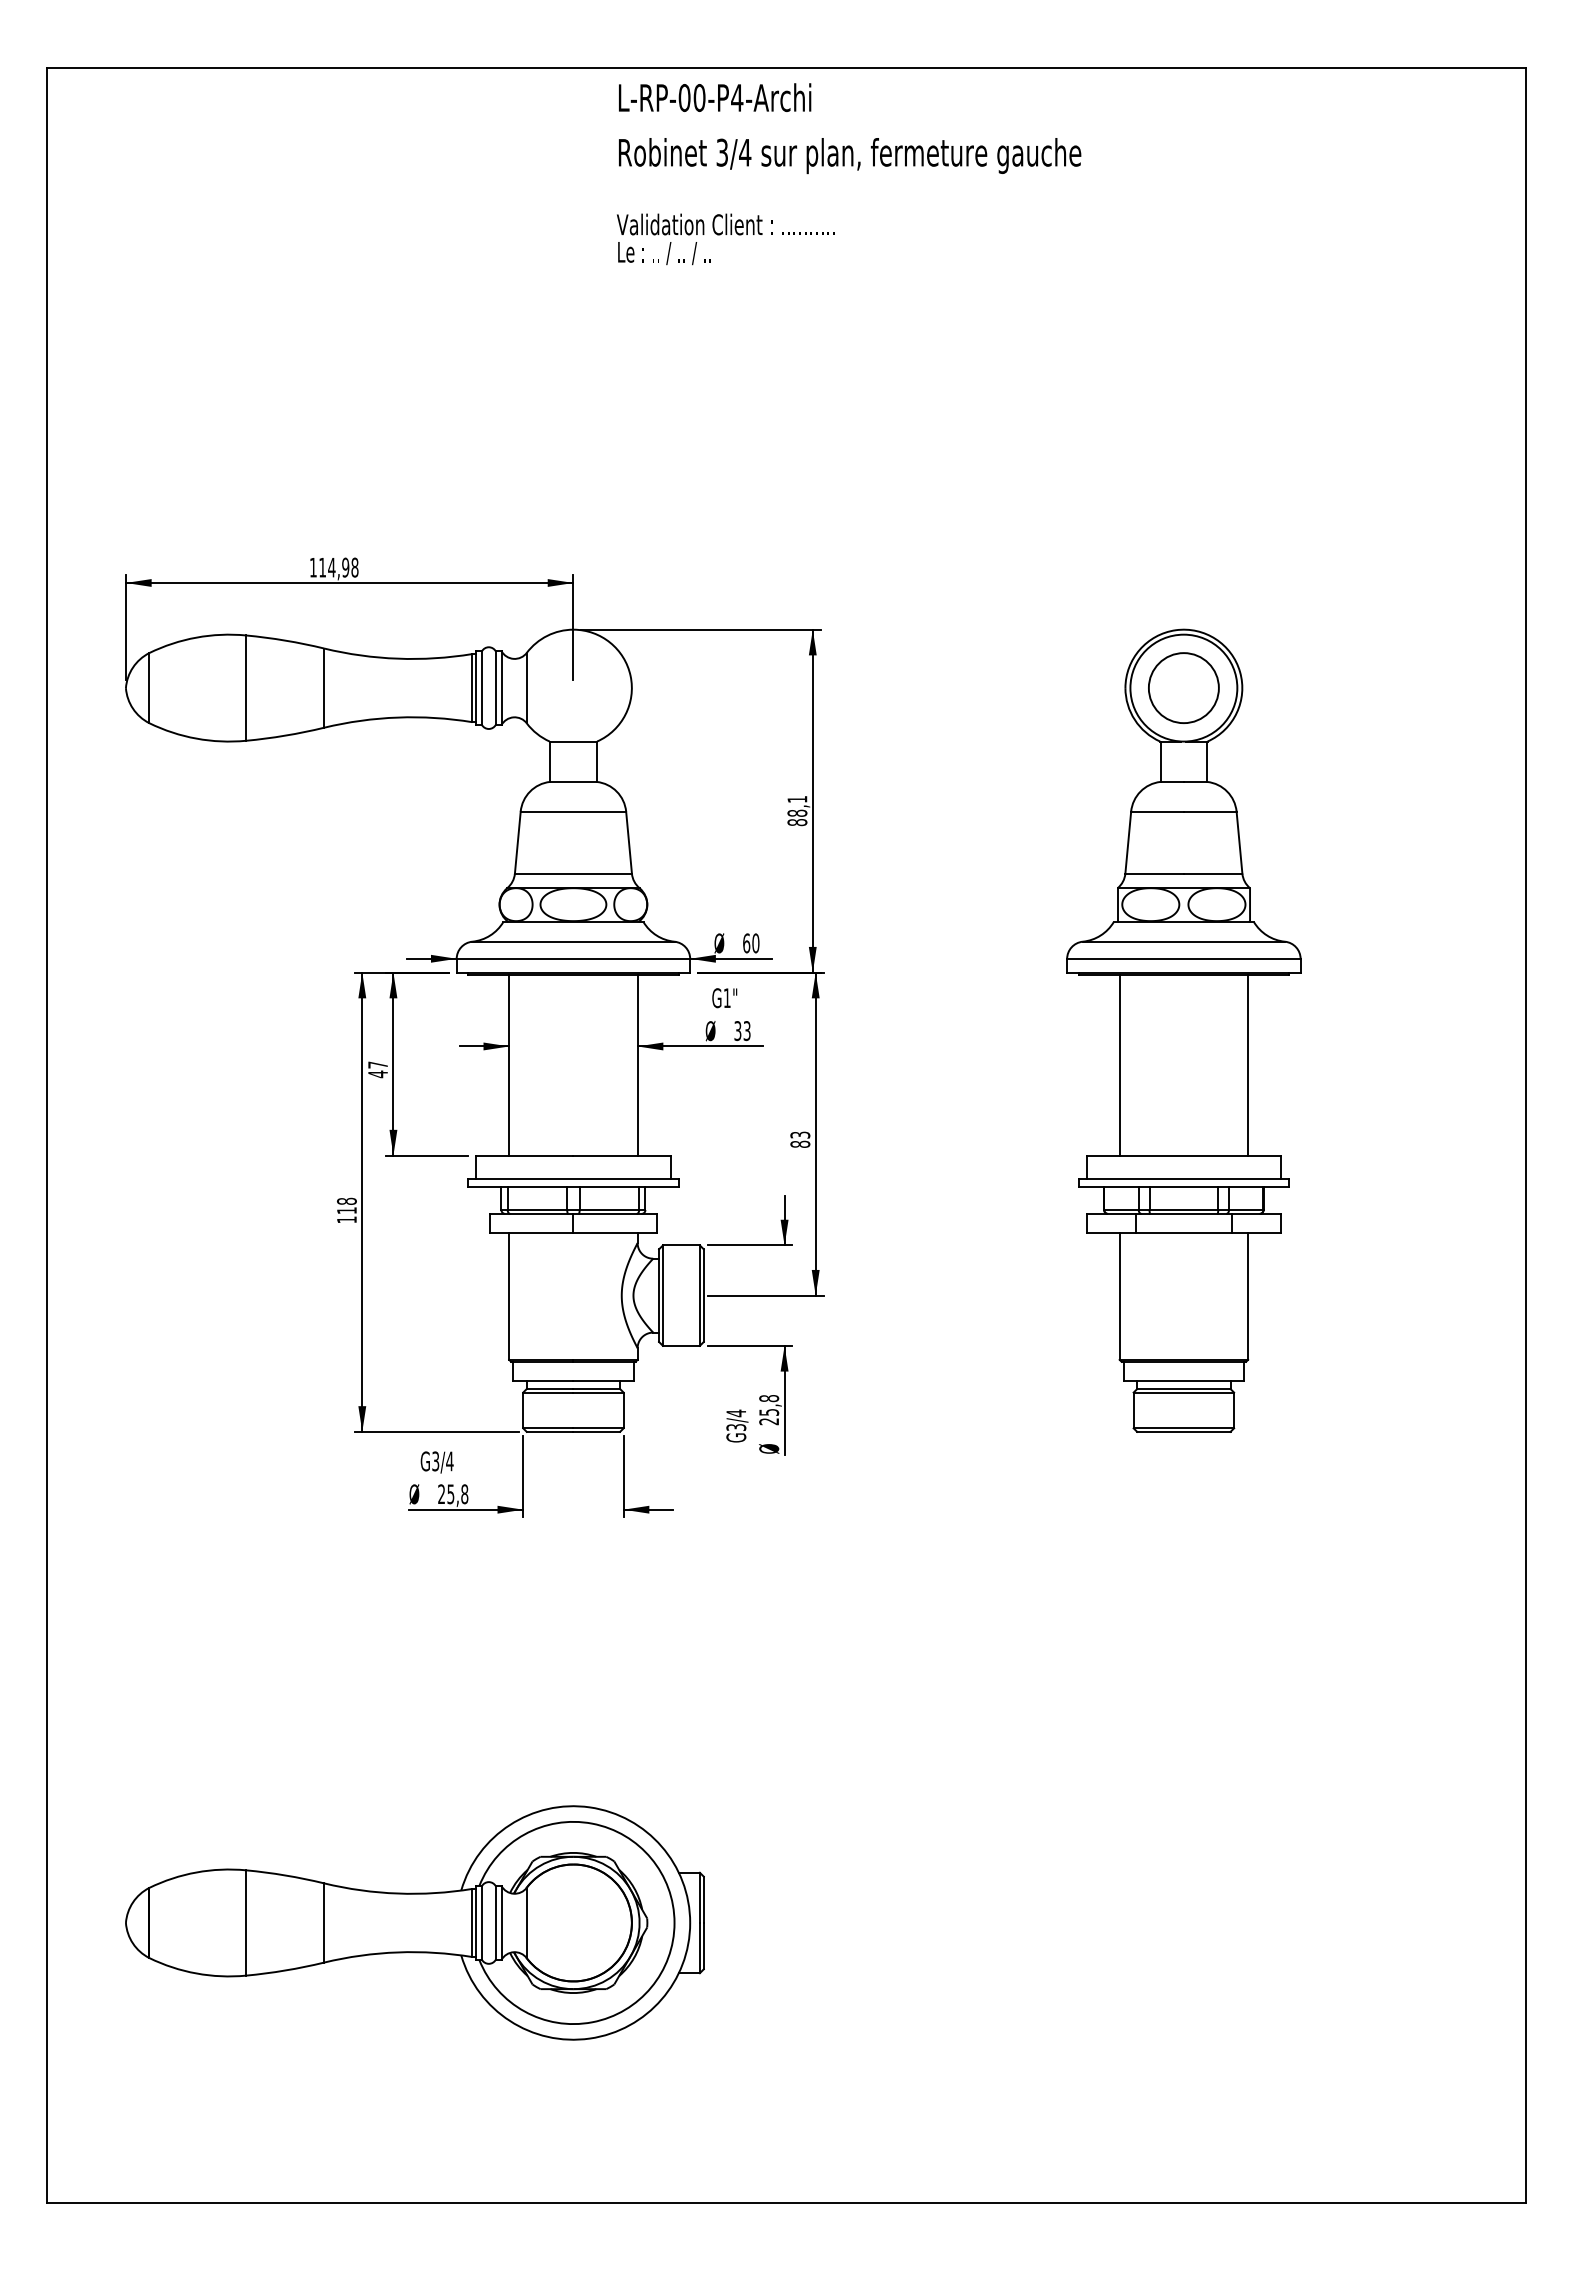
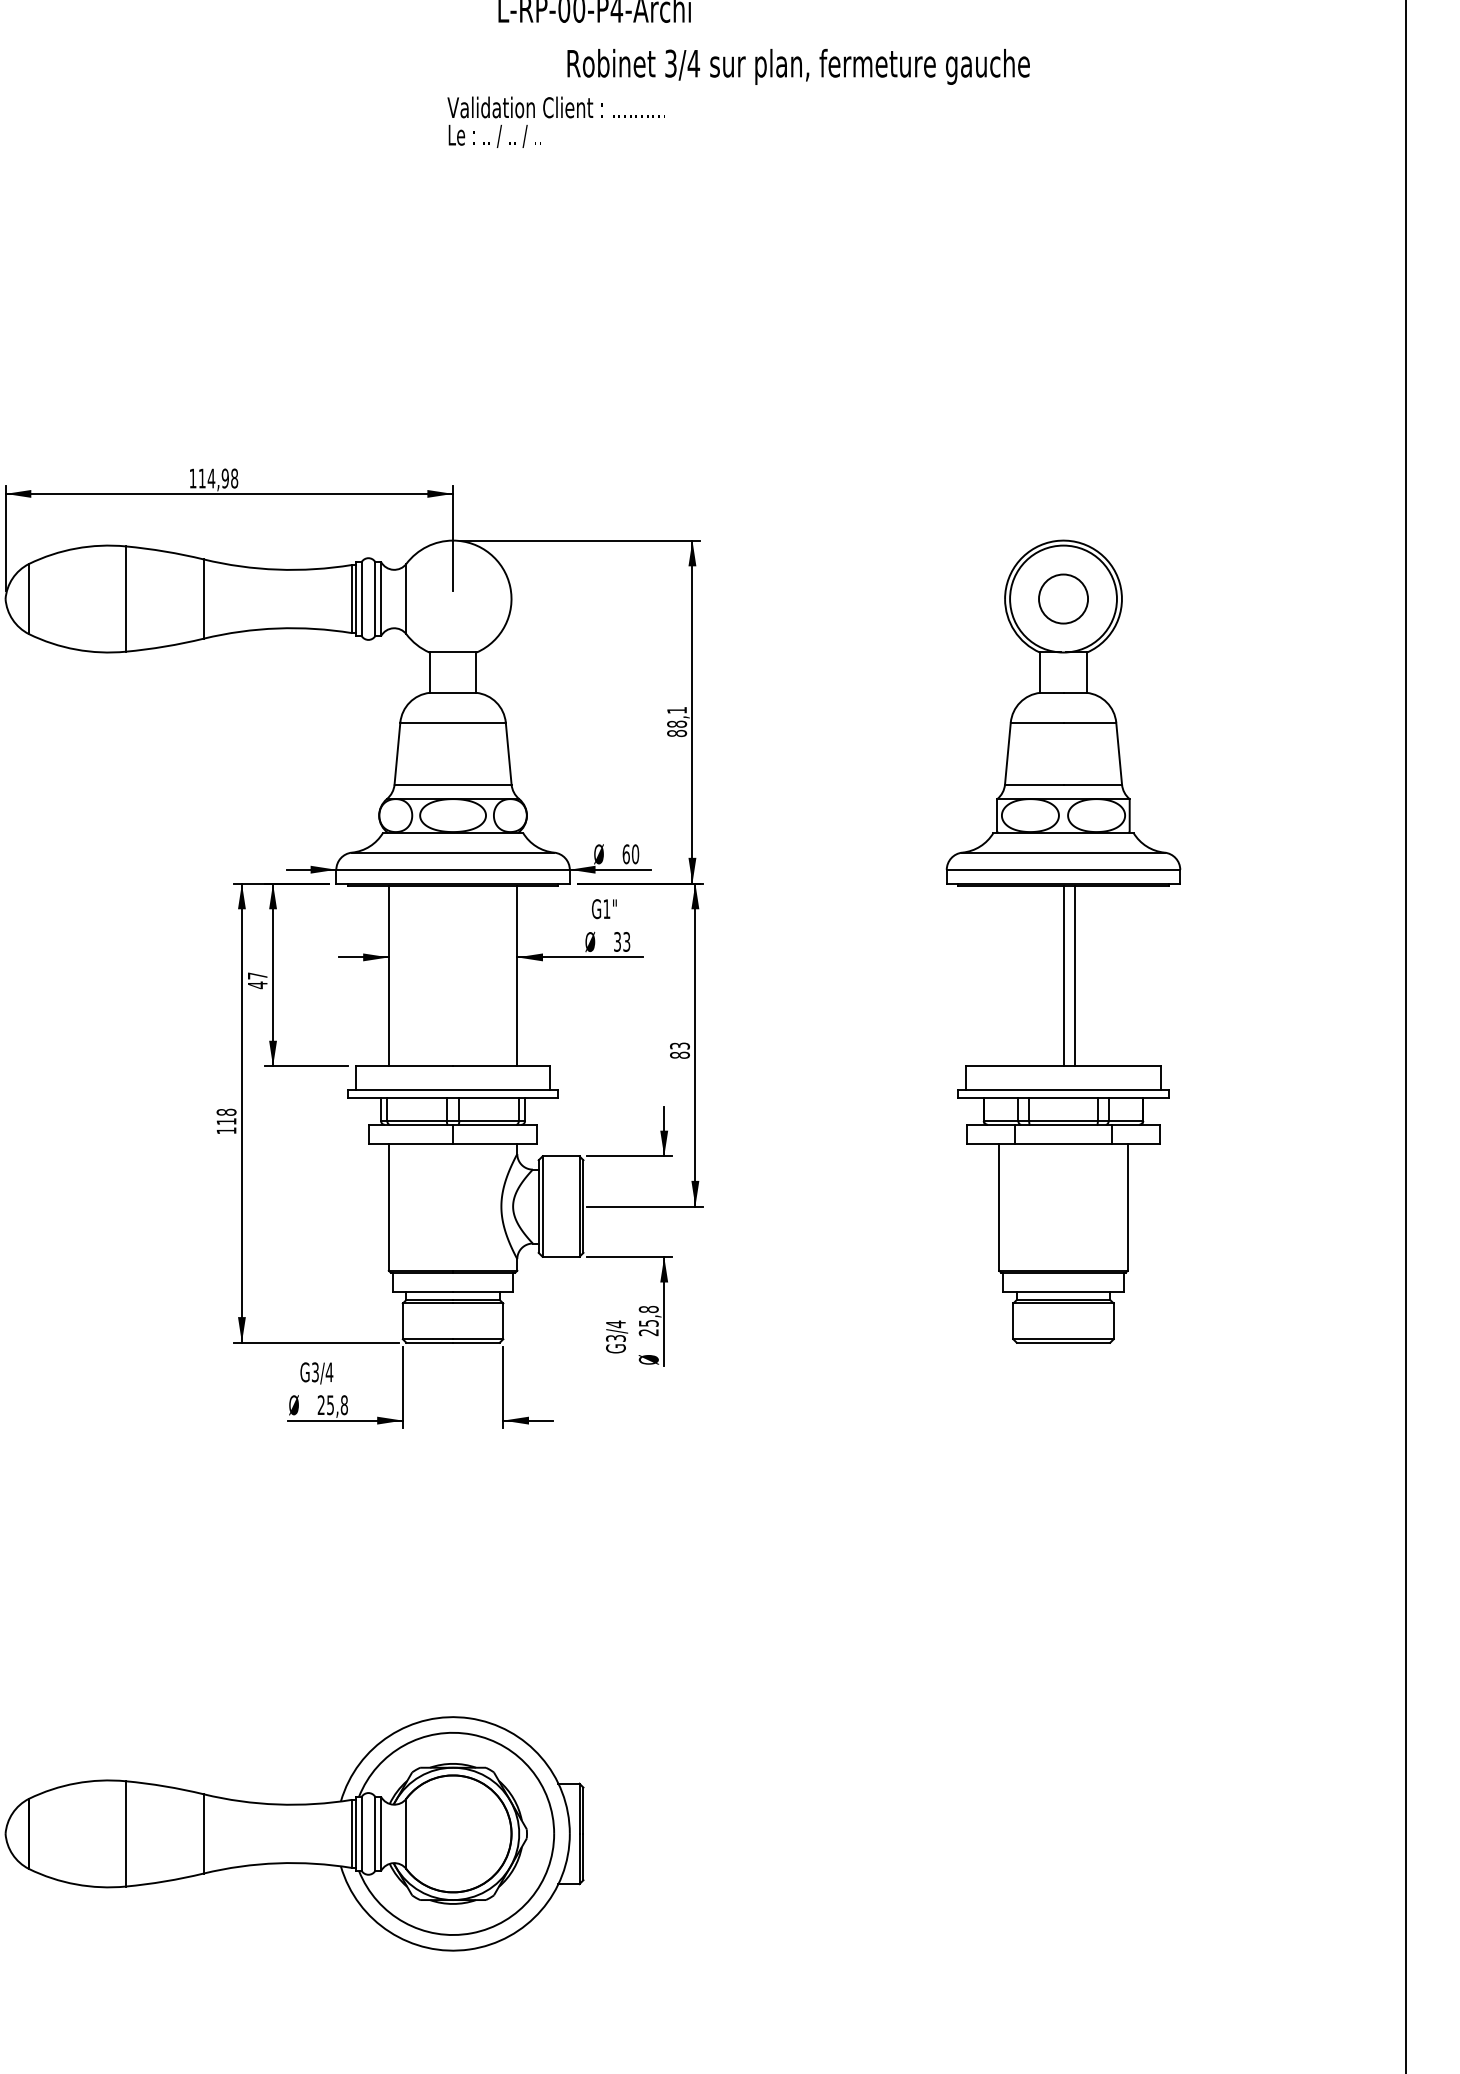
text: (850, 156) -> (799, 67), moved
text: (725, 239) -> (556, 122), moved
circle: (1183, 688) -> (1063, 599), size x0.7
line: (1119, 1064) -> (1064, 975), moved
line: (1248, 1064) -> (1075, 975), moved

